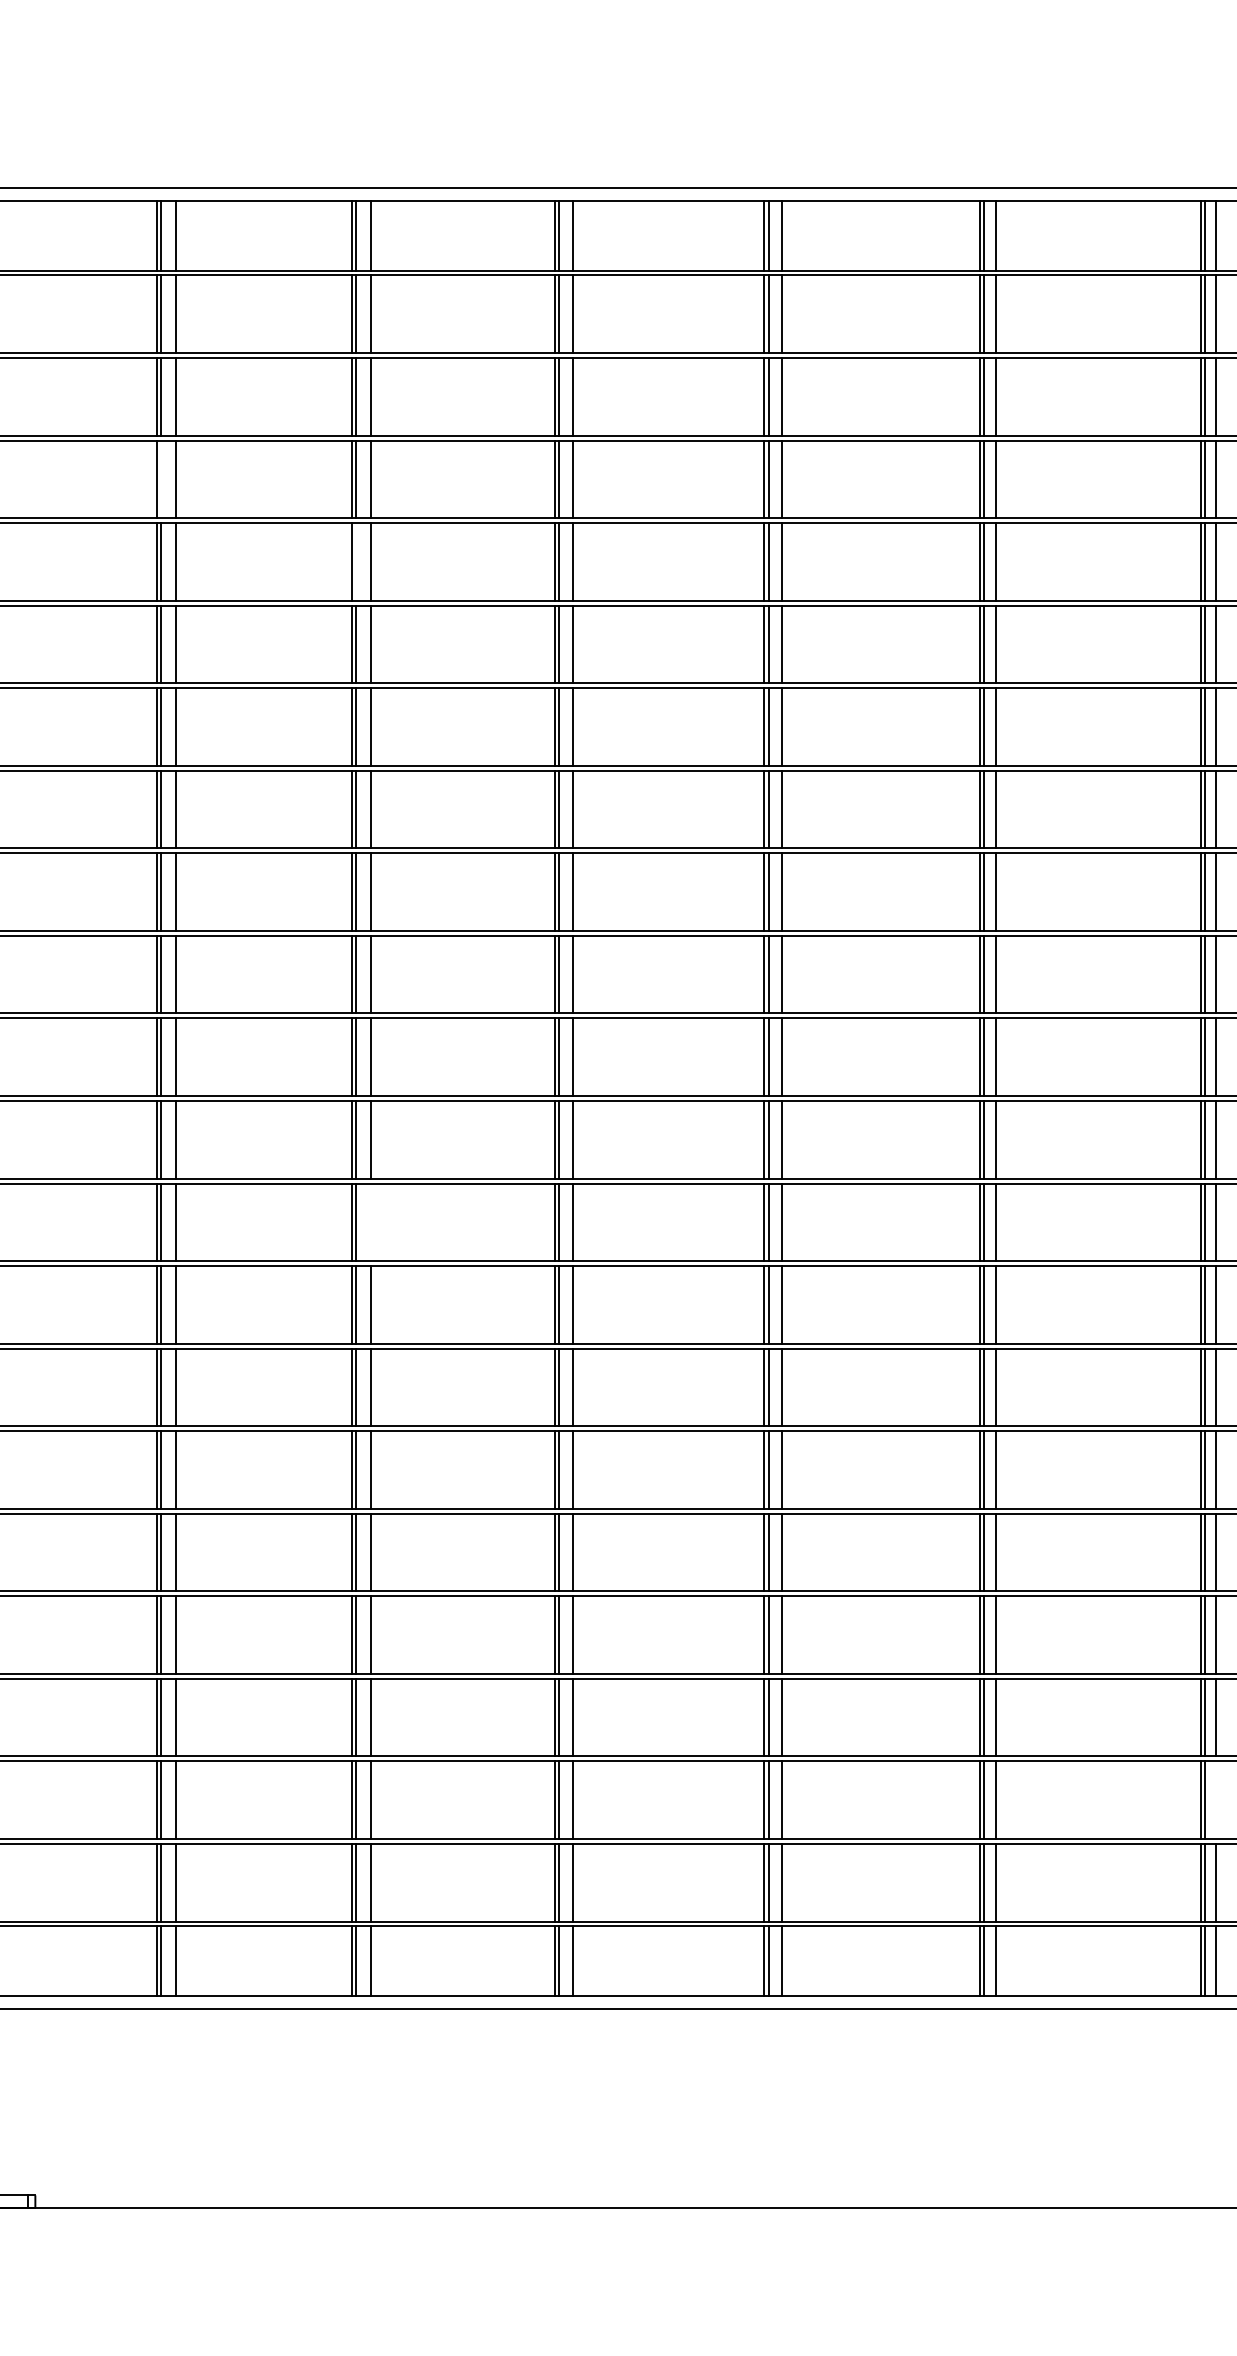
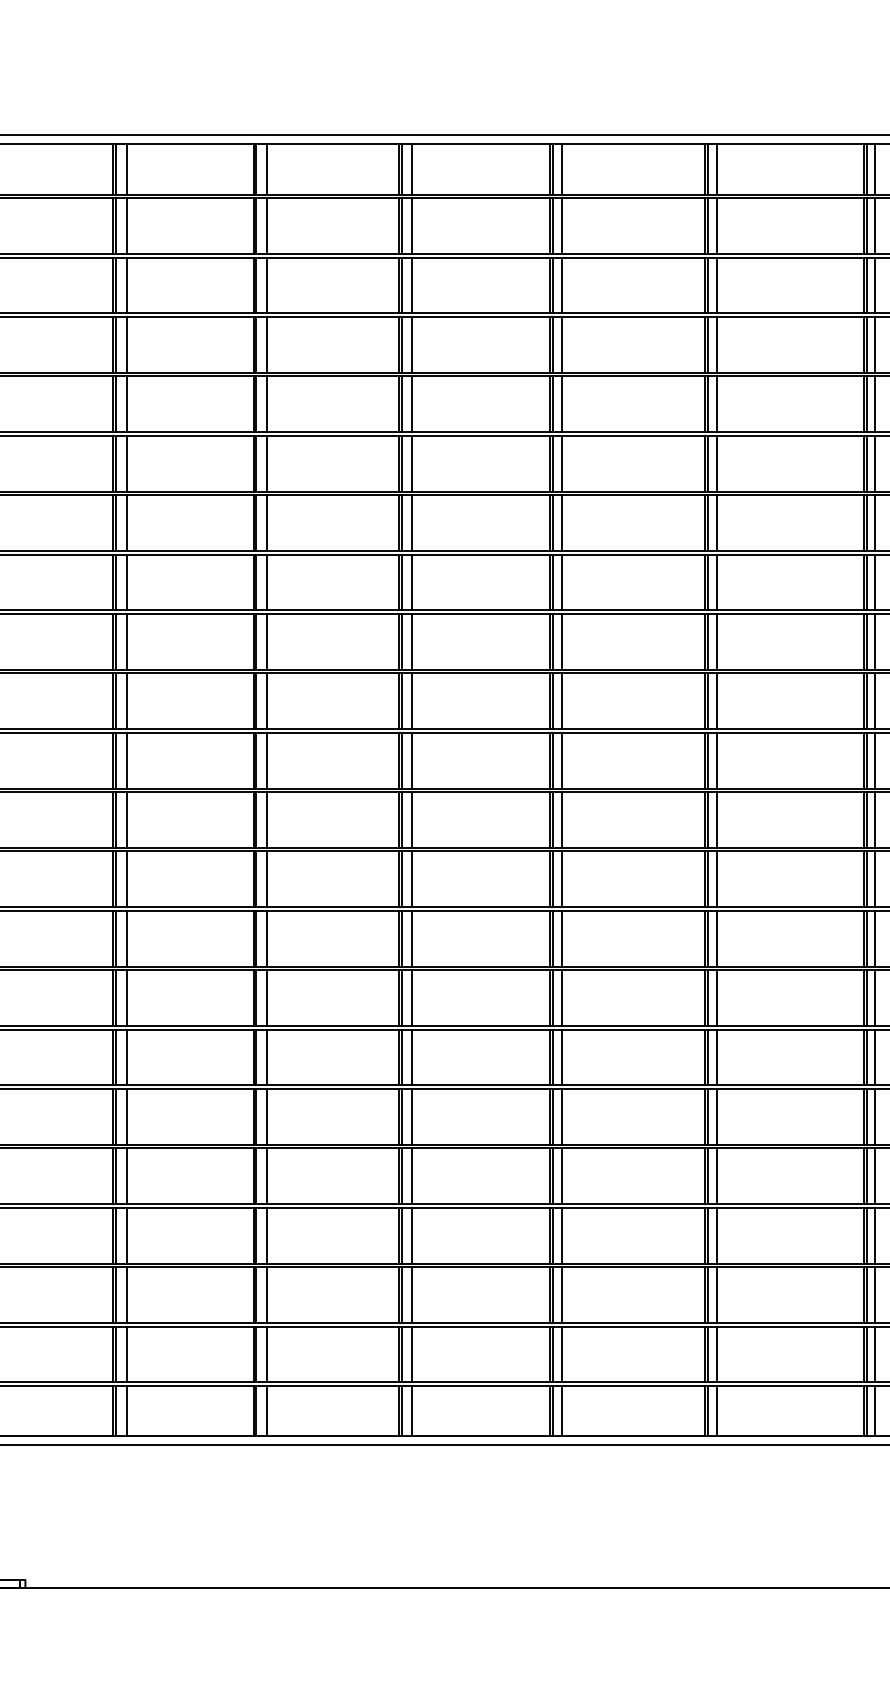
line: (160, 479) -> (115, 344), added
line: (356, 561) -> (256, 403), added
line: (371, 1222) -> (267, 879), added
line: (1216, 1799) -> (875, 1294), added

